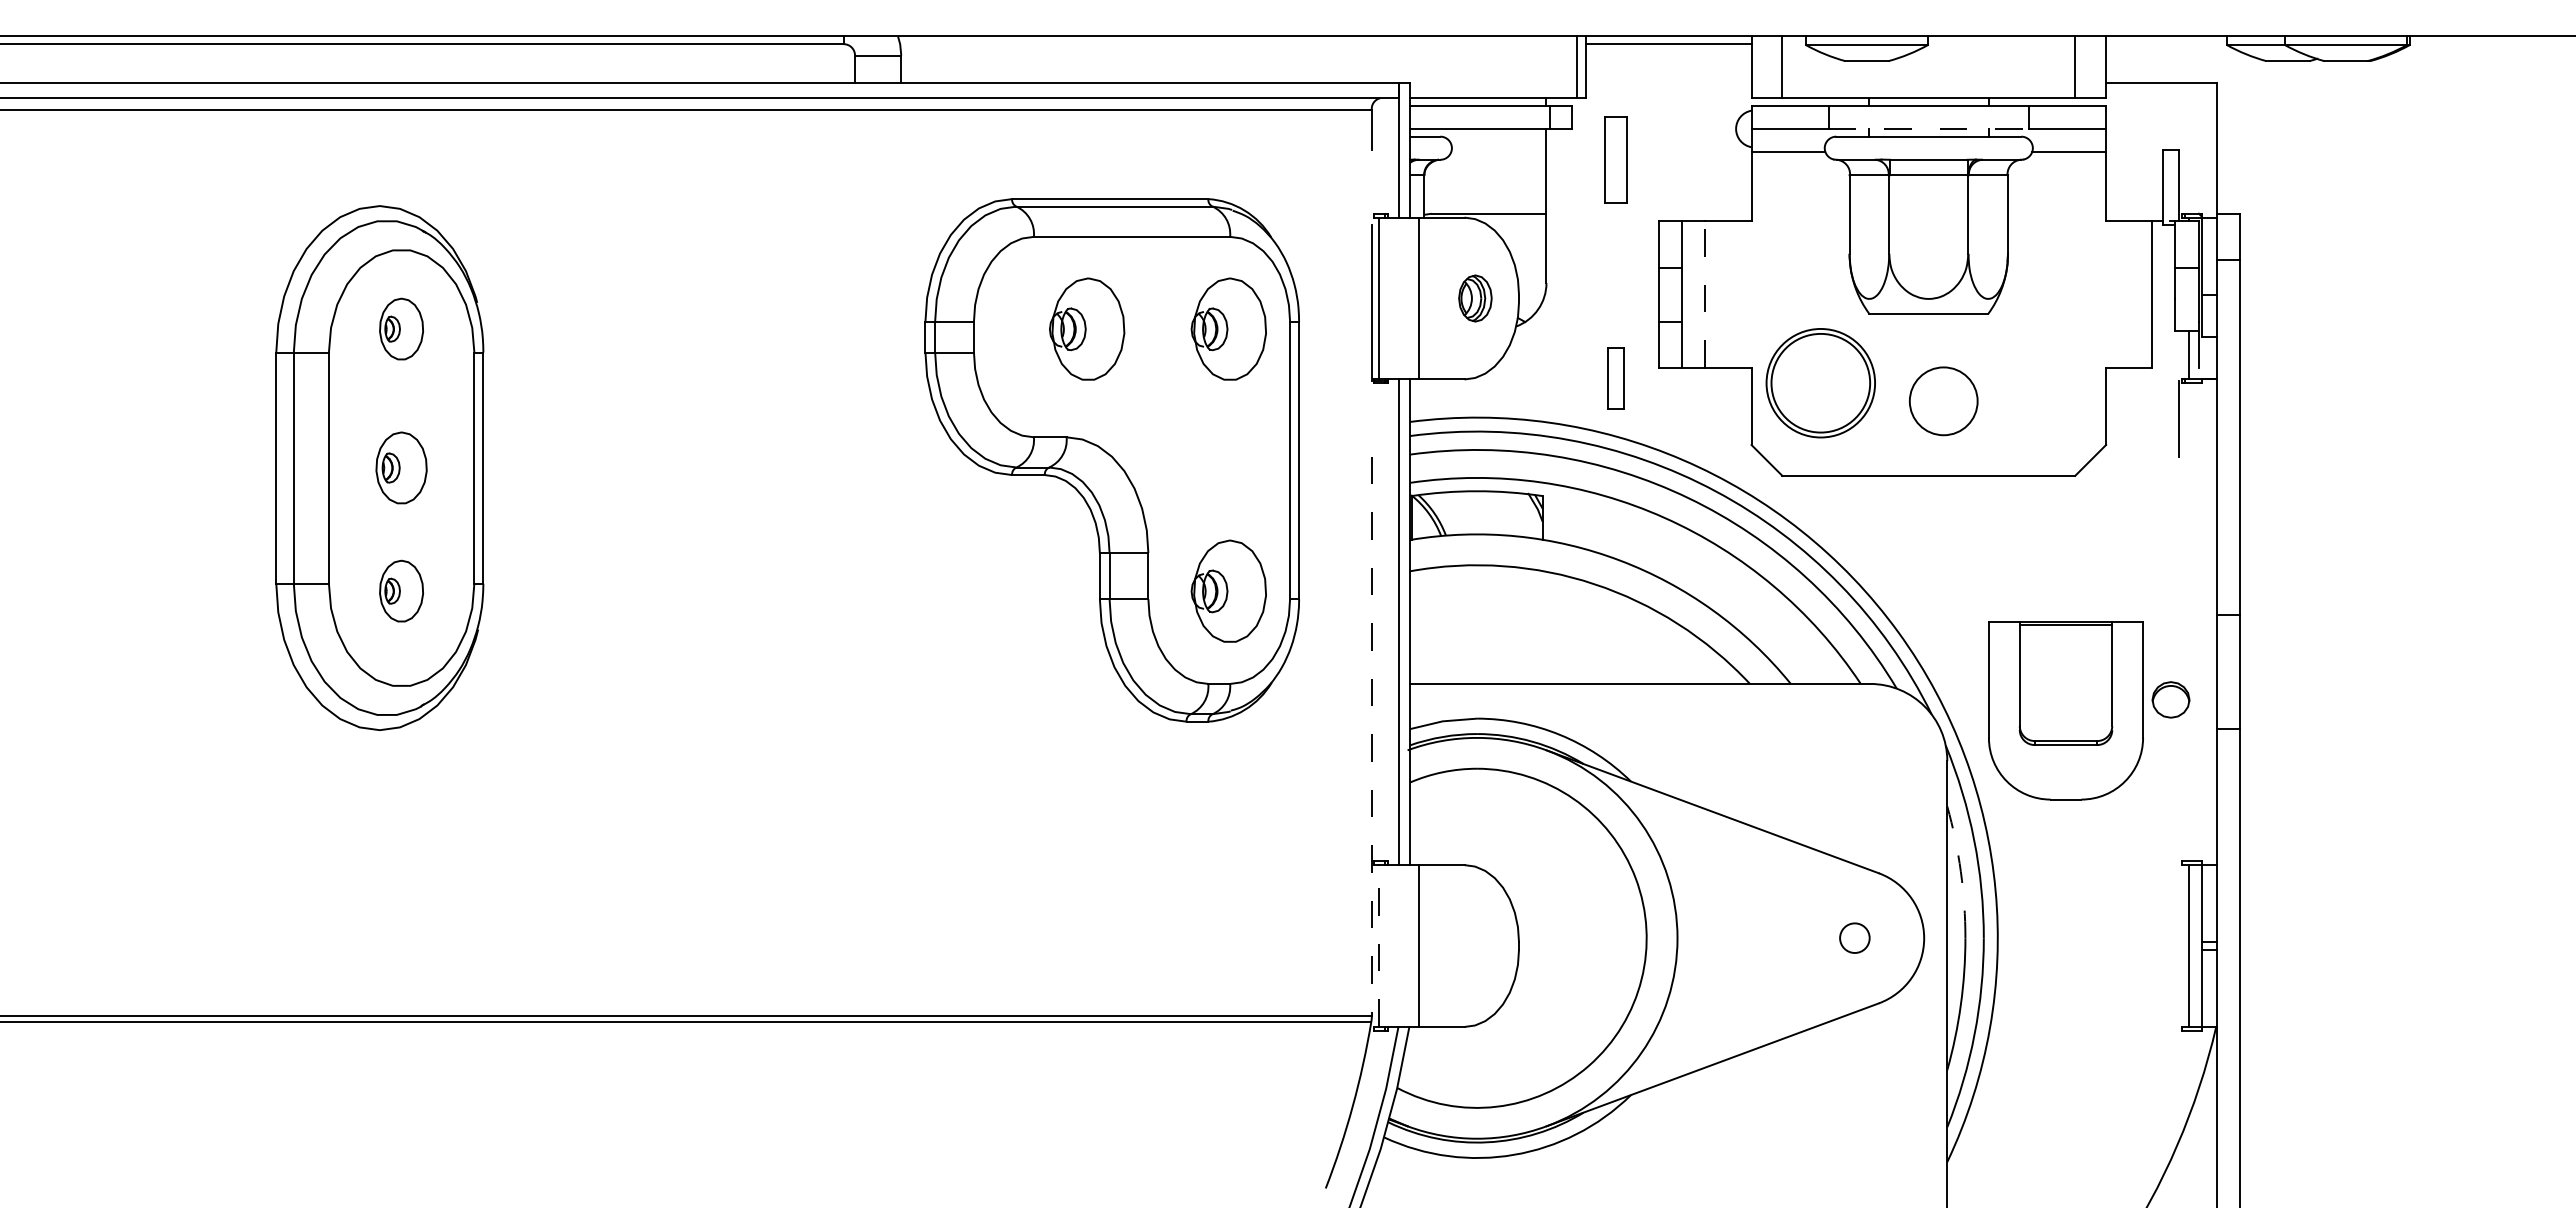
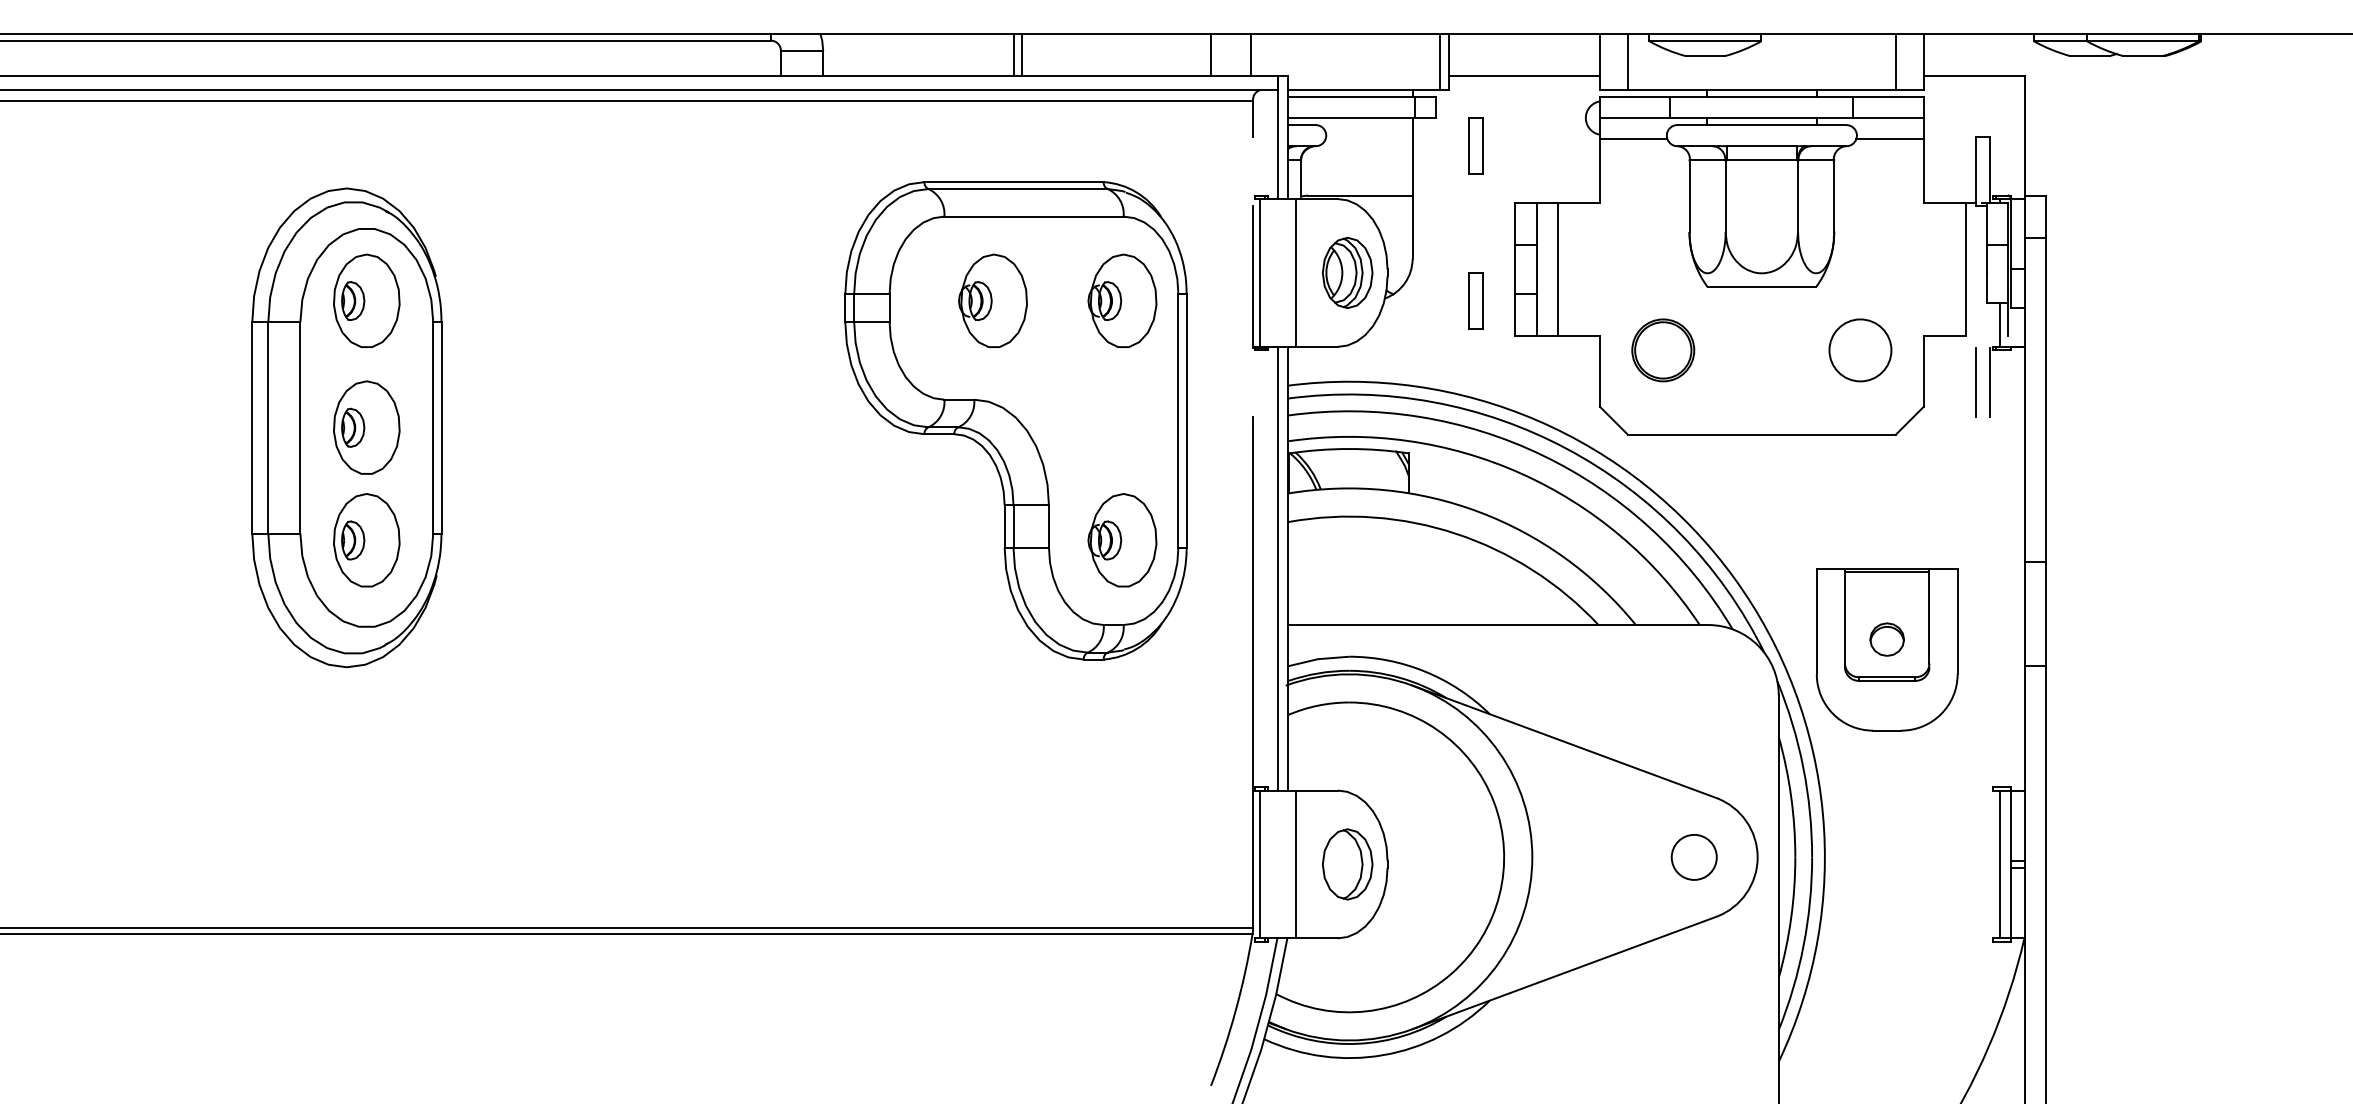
line: (1668, 43) -> (1524, 75), moved
line: (1109, 59) -> (1013, 54), added
line: (1118, 59) -> (1021, 54), added
line: (1326, 59) -> (1211, 54), added
line: (1369, 59) -> (1250, 54), added
line: (1929, 128) -> (1762, 117), dashed -> solid
part: (1615, 159) -> (1475, 145), size x0.71
line: (1705, 294) -> (1557, 269), dashed -> solid
part: (1475, 298) -> (1347, 272), size x1.67
part: (401, 328) -> (366, 300), size x1.67
part: (1615, 378) -> (1475, 301), moved
part: (1820, 383) -> (1662, 350), size x0.62
circle: (1943, 401) -> (1860, 350), moved
line: (2163, 418) -> (1976, 382), added
part: (401, 467) -> (366, 427), size x1.43
part: (401, 590) -> (366, 539), size x1.67
part: (2170, 699) -> (1886, 639), moved
line: (1371, 736) -> (1252, 673), dashed -> solid
arc: (1960, 871) -> (1790, 796), dashed -> solid
circle: (1854, 937) -> (1693, 856), size x1.67
part: (1475, 945) -> (1347, 863), added
line: (1379, 946) -> (1260, 864), dashed -> solid

